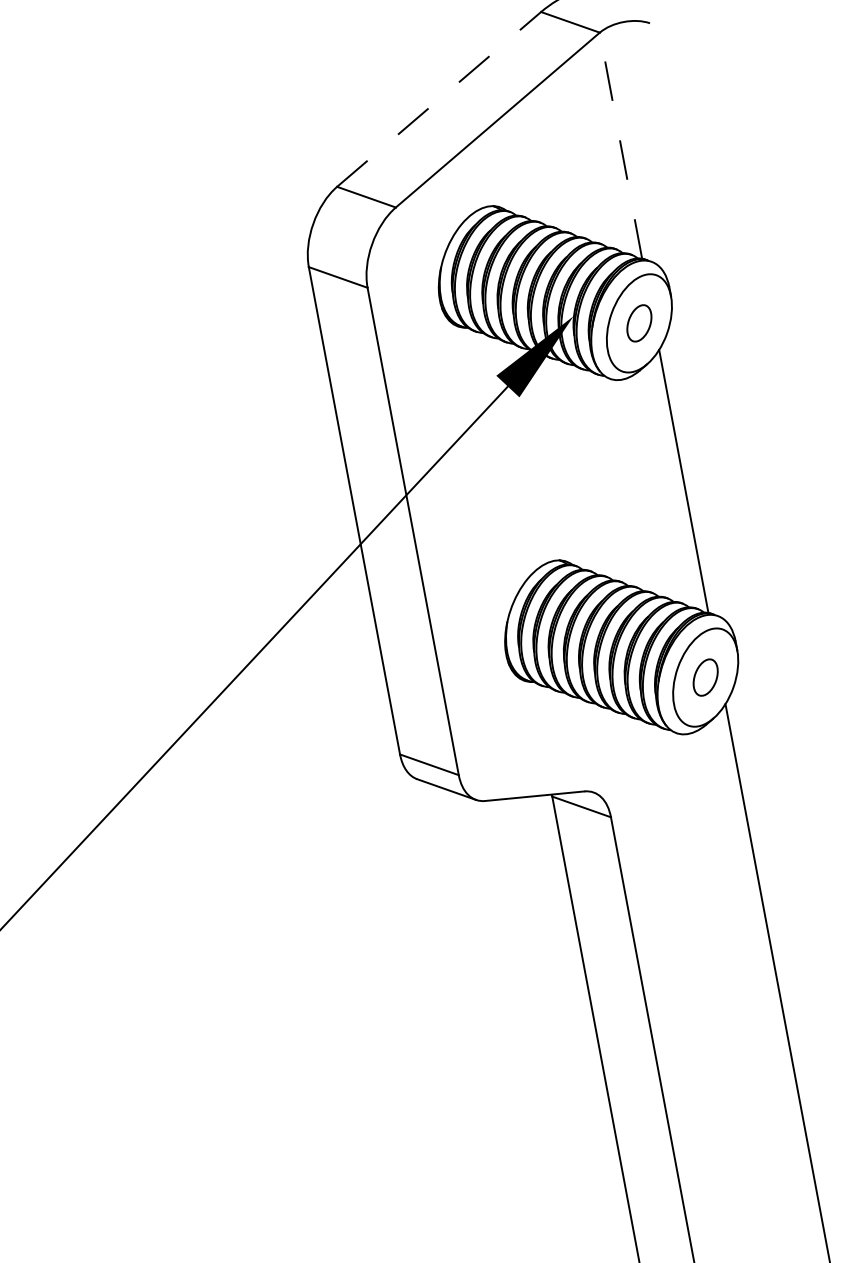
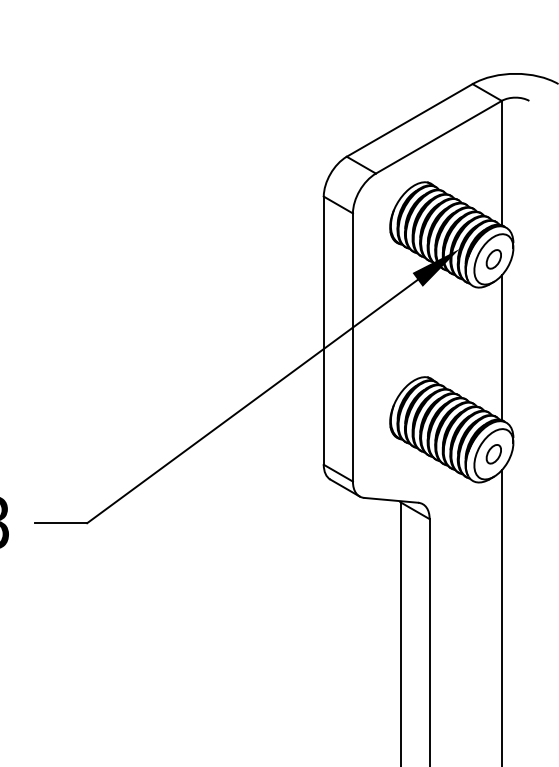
line: (438, 99) -> (409, 120), dashed -> solid
line: (620, 144) -> (501, 162), dashed -> solid

